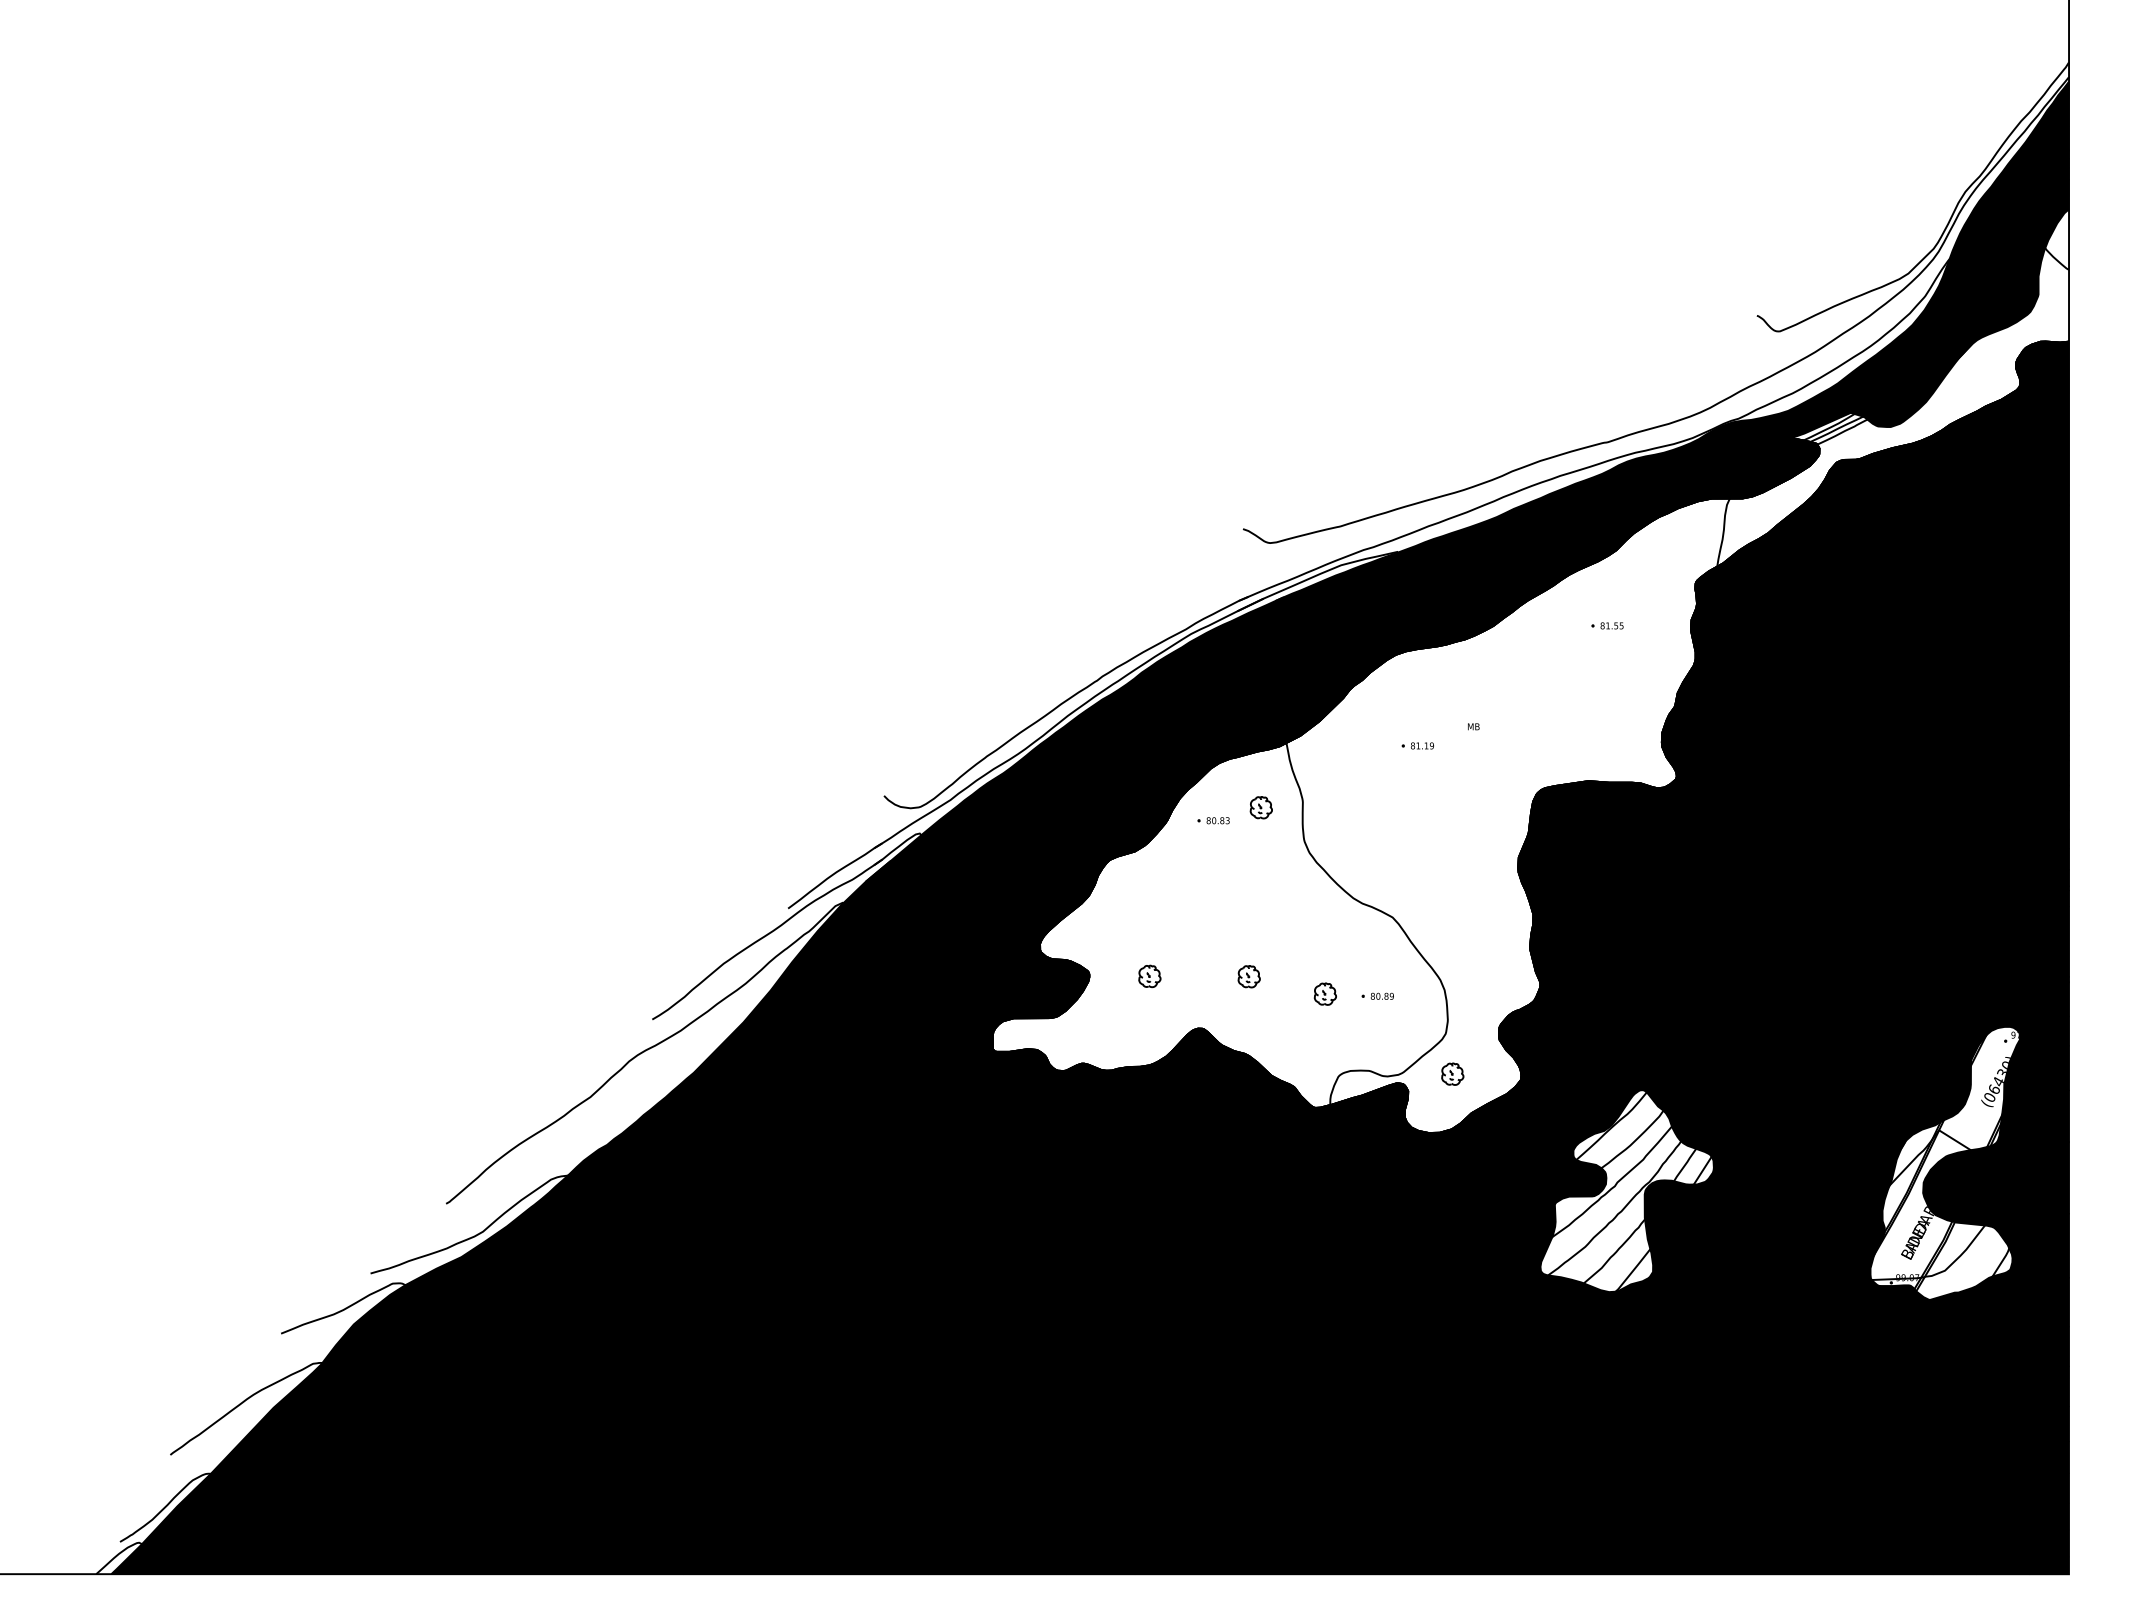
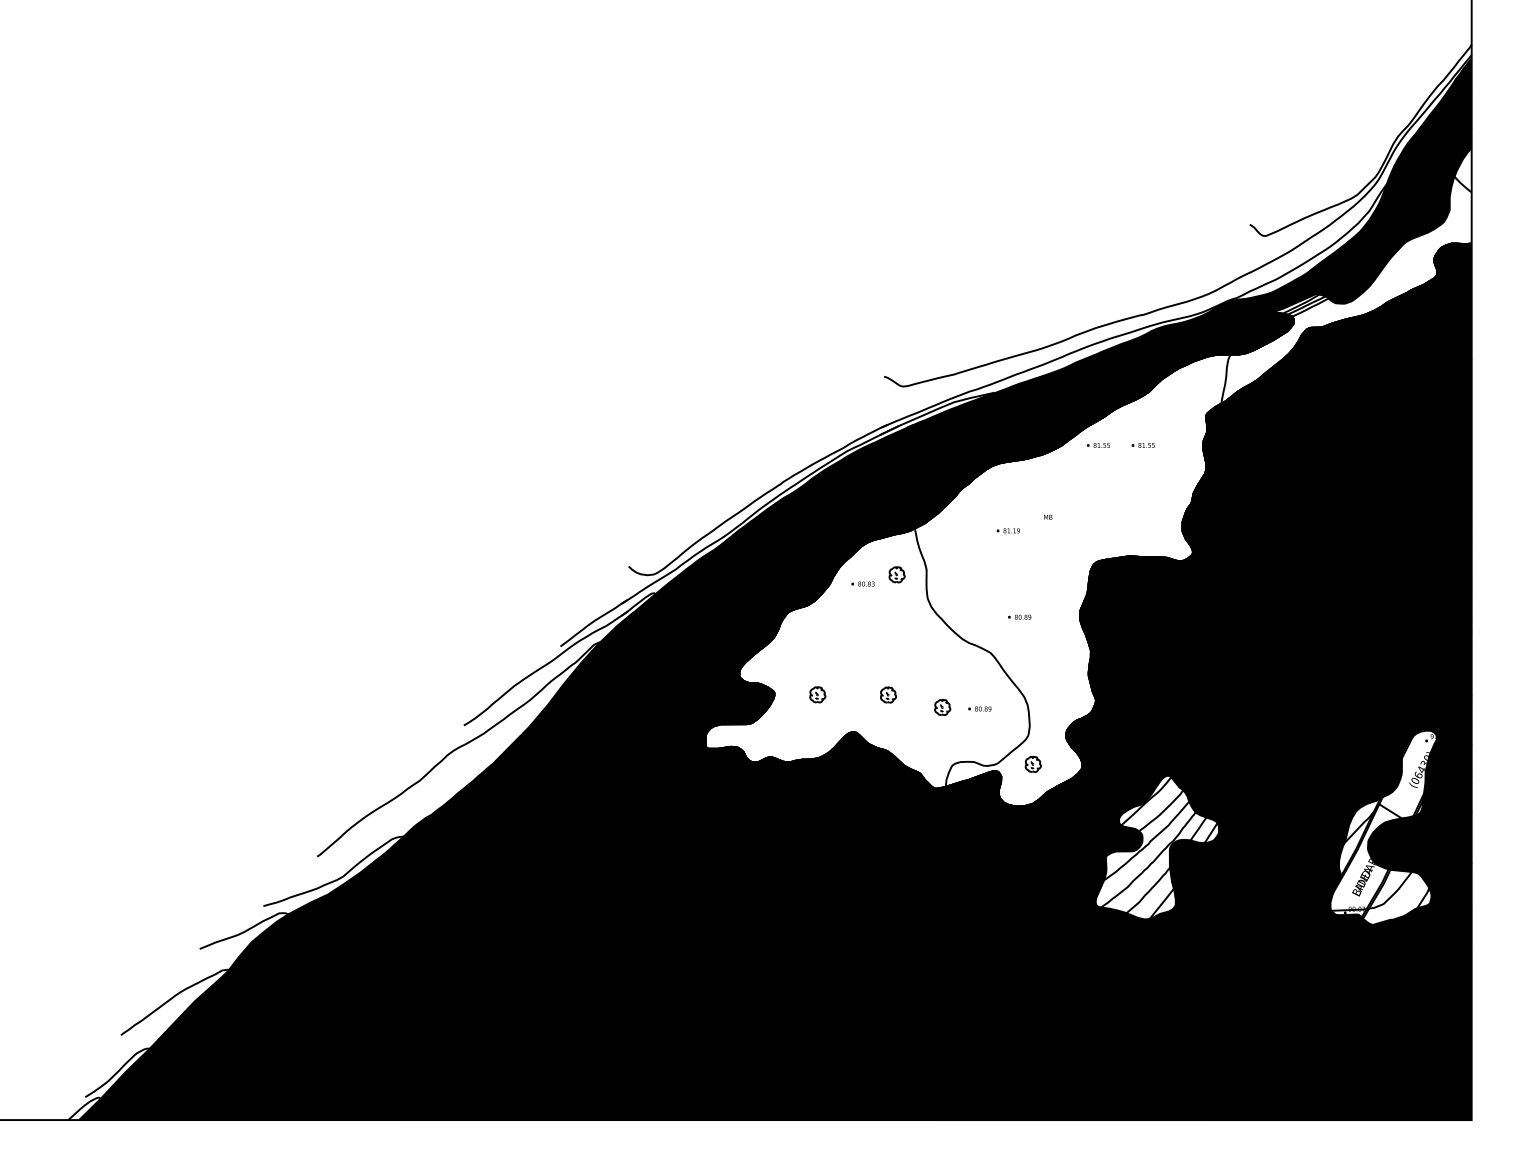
part: (1544, 625) -> (1098, 445), added
part: (1433, 866) -> (1019, 616), added

